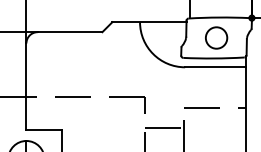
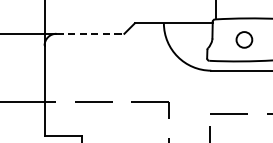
line: (70, 32) -> (90, 34), solid -> dashed
circle: (216, 37) -> (244, 39), size x0.7
line: (164, 128) -> (189, 134), removed

